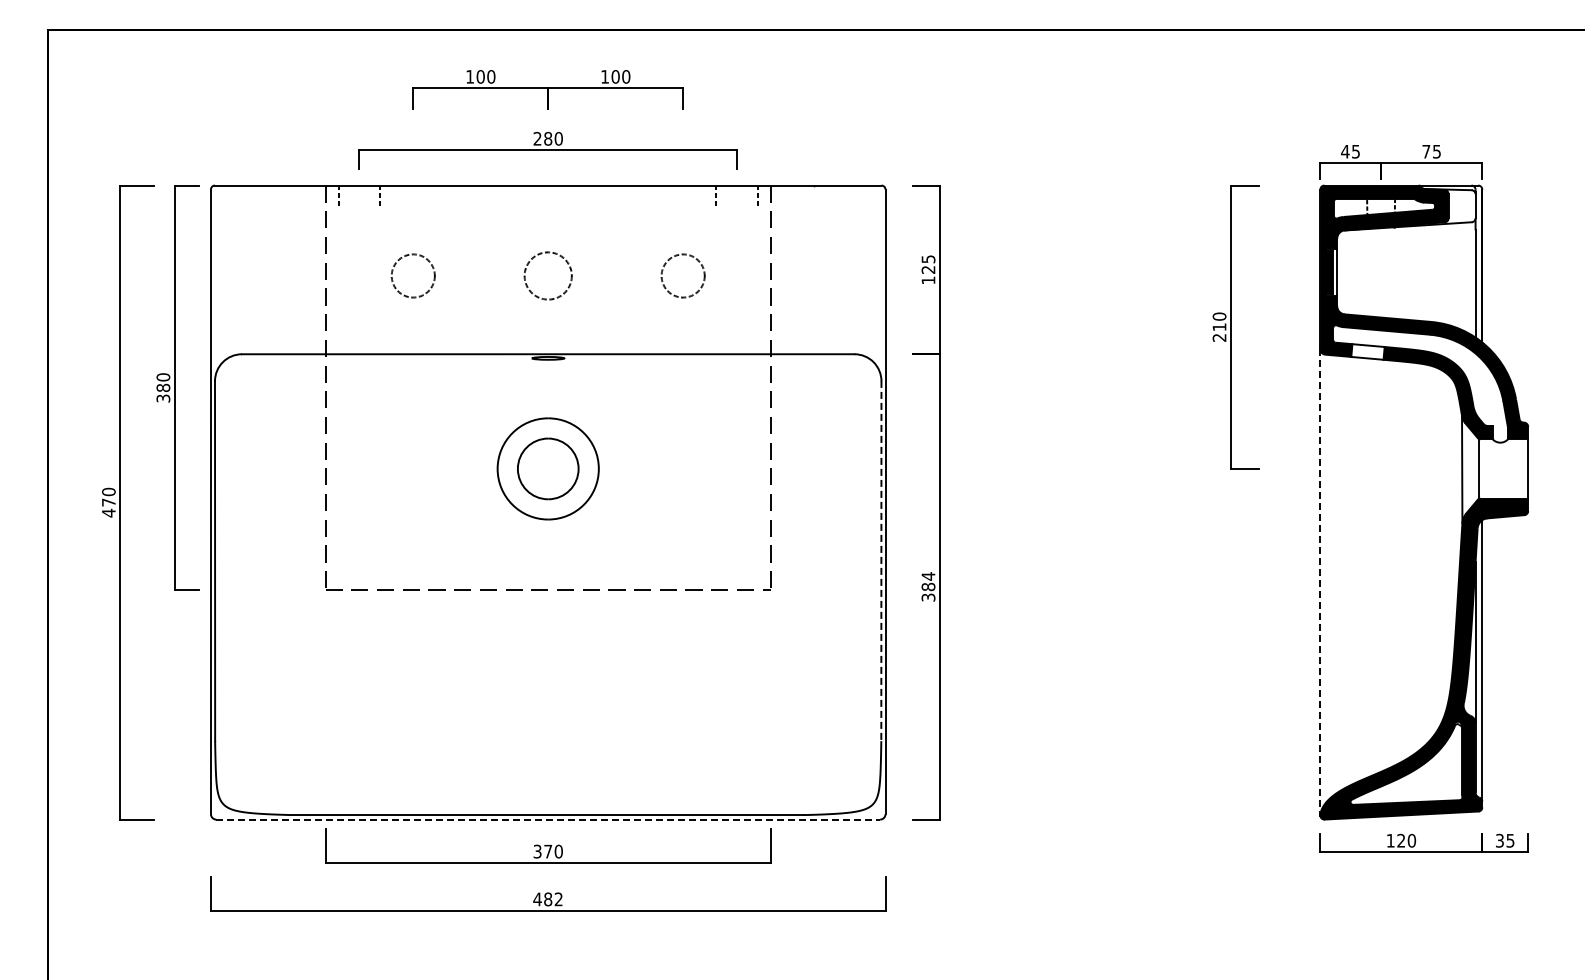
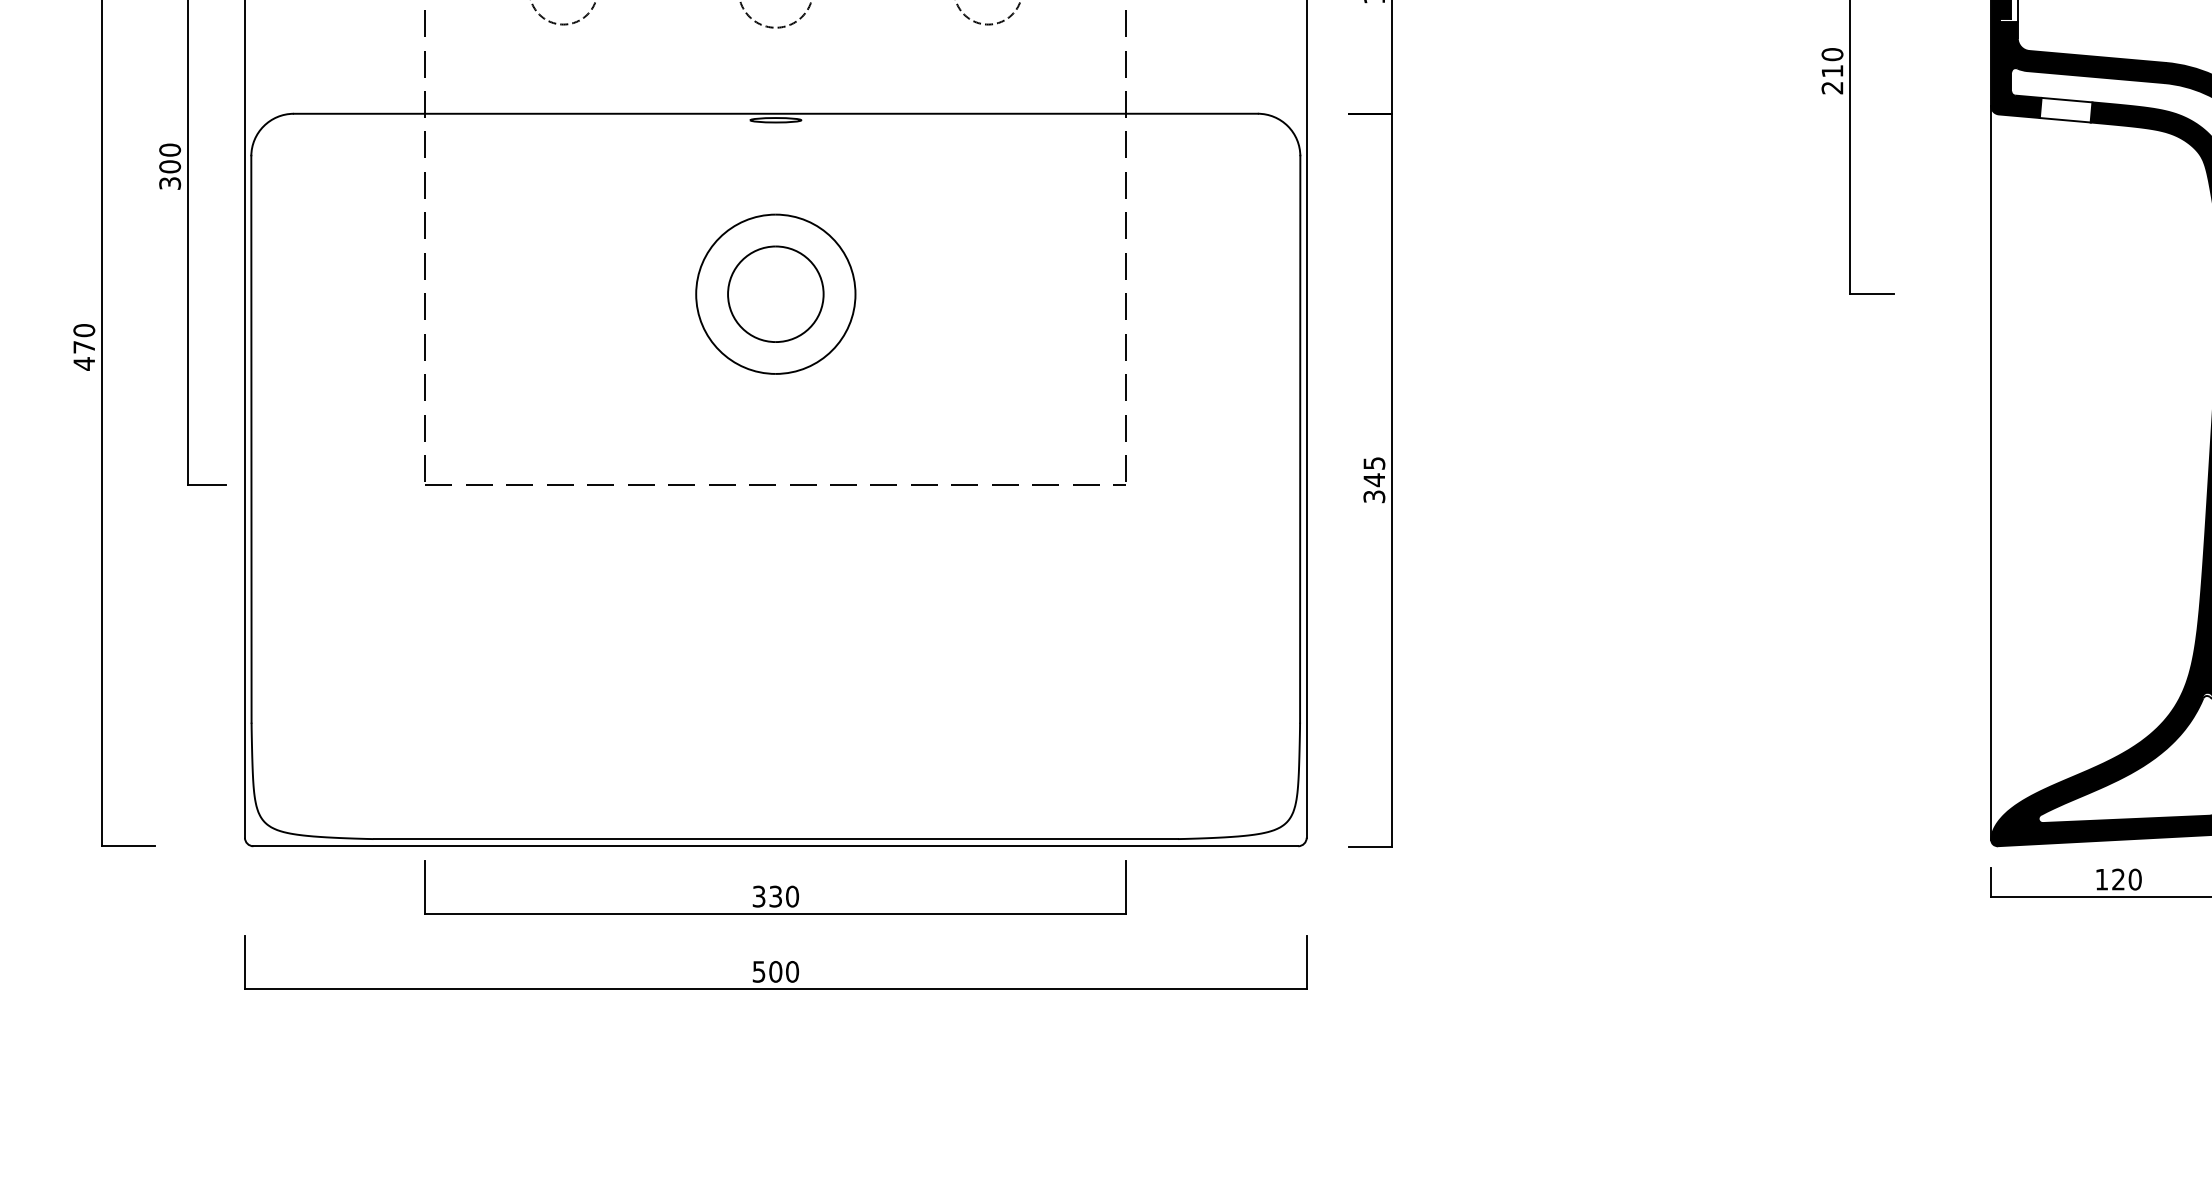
text: (163, 387) -> (170, 166), 380 -> 300
line: (881, 561) -> (1300, 439), dashed -> solid
text: (928, 581) -> (1374, 471), 384 -> 345
line: (1320, 582) -> (1991, 473), dashed -> solid
line: (548, 819) -> (776, 846), dashed -> solid
text: (548, 851) -> (776, 896), 370 -> 330
text: (547, 899) -> (774, 971), 482 -> 500

